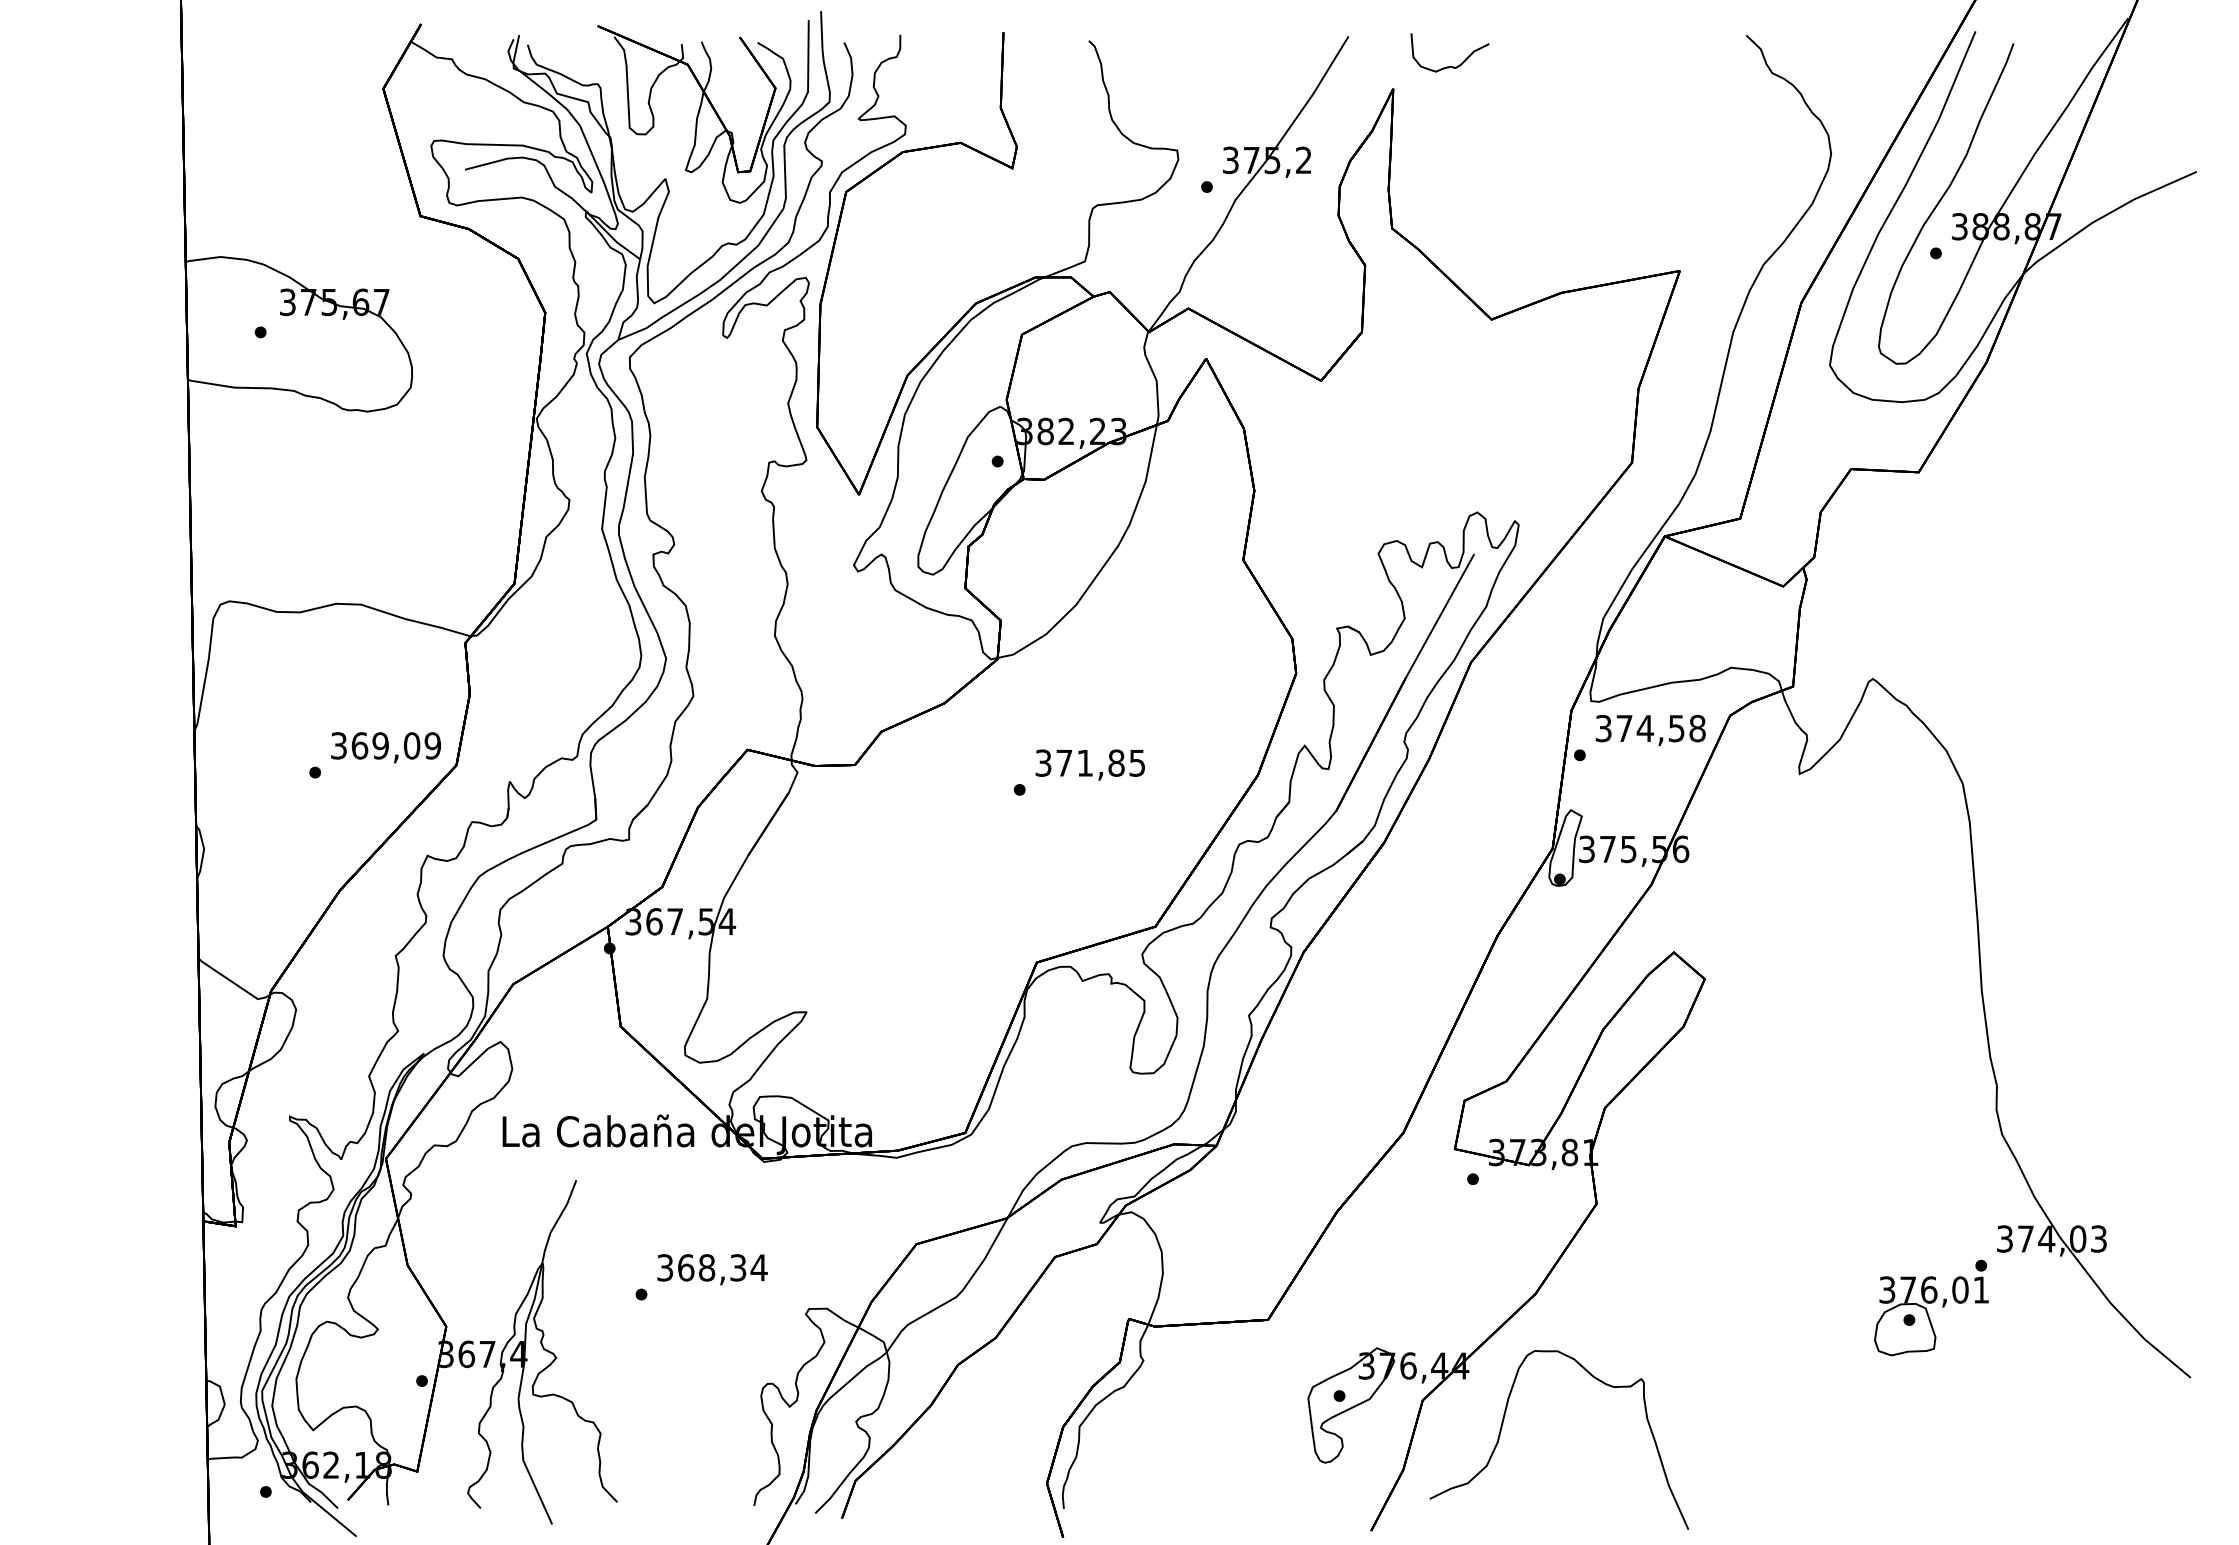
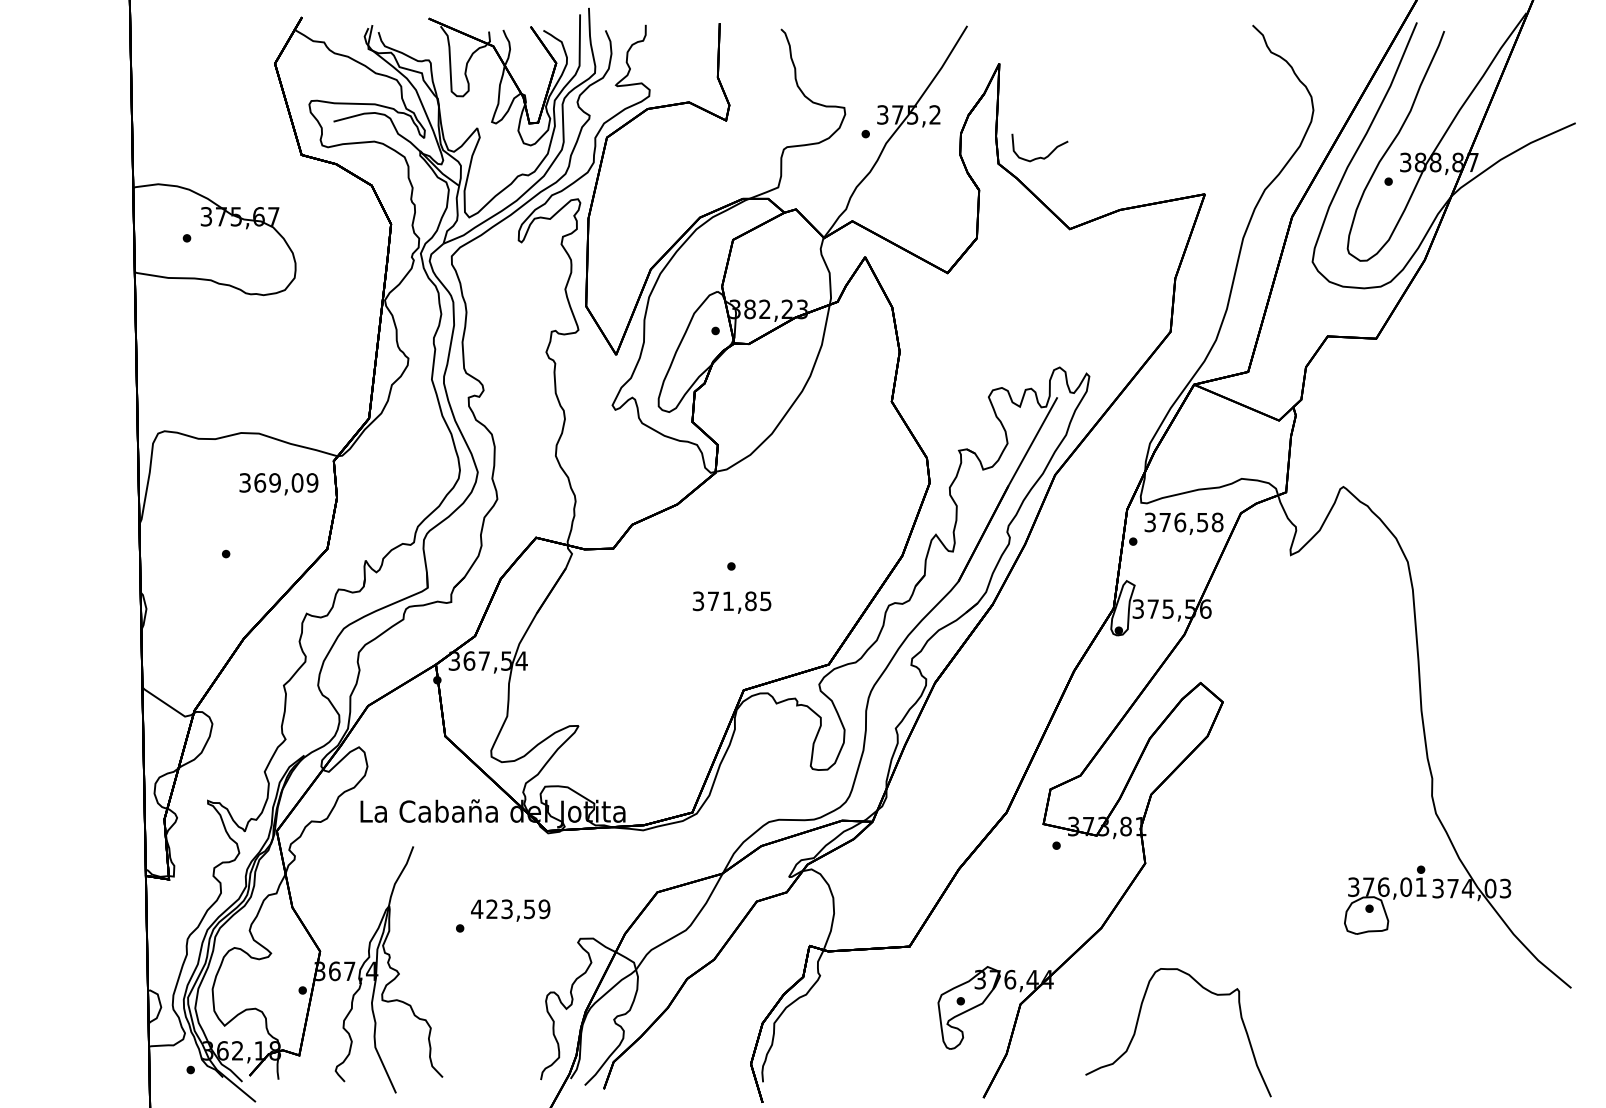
curve: (1450, 64) -> (1040, 156), moved
text: (1645, 728) -> (1180, 522), 374,58 -> 376,58
text: (385, 748) -> (278, 484), moved
text: (1089, 764) -> (731, 602), moved
text: (711, 1268) -> (510, 909), 368,34 -> 423,59
part: (1931, 1307) -> (1385, 899), moved
curve: (1503, 1425) -> (1138, 1022), moved

